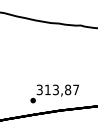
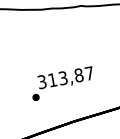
text: (54, 93) -> (62, 83), moved

